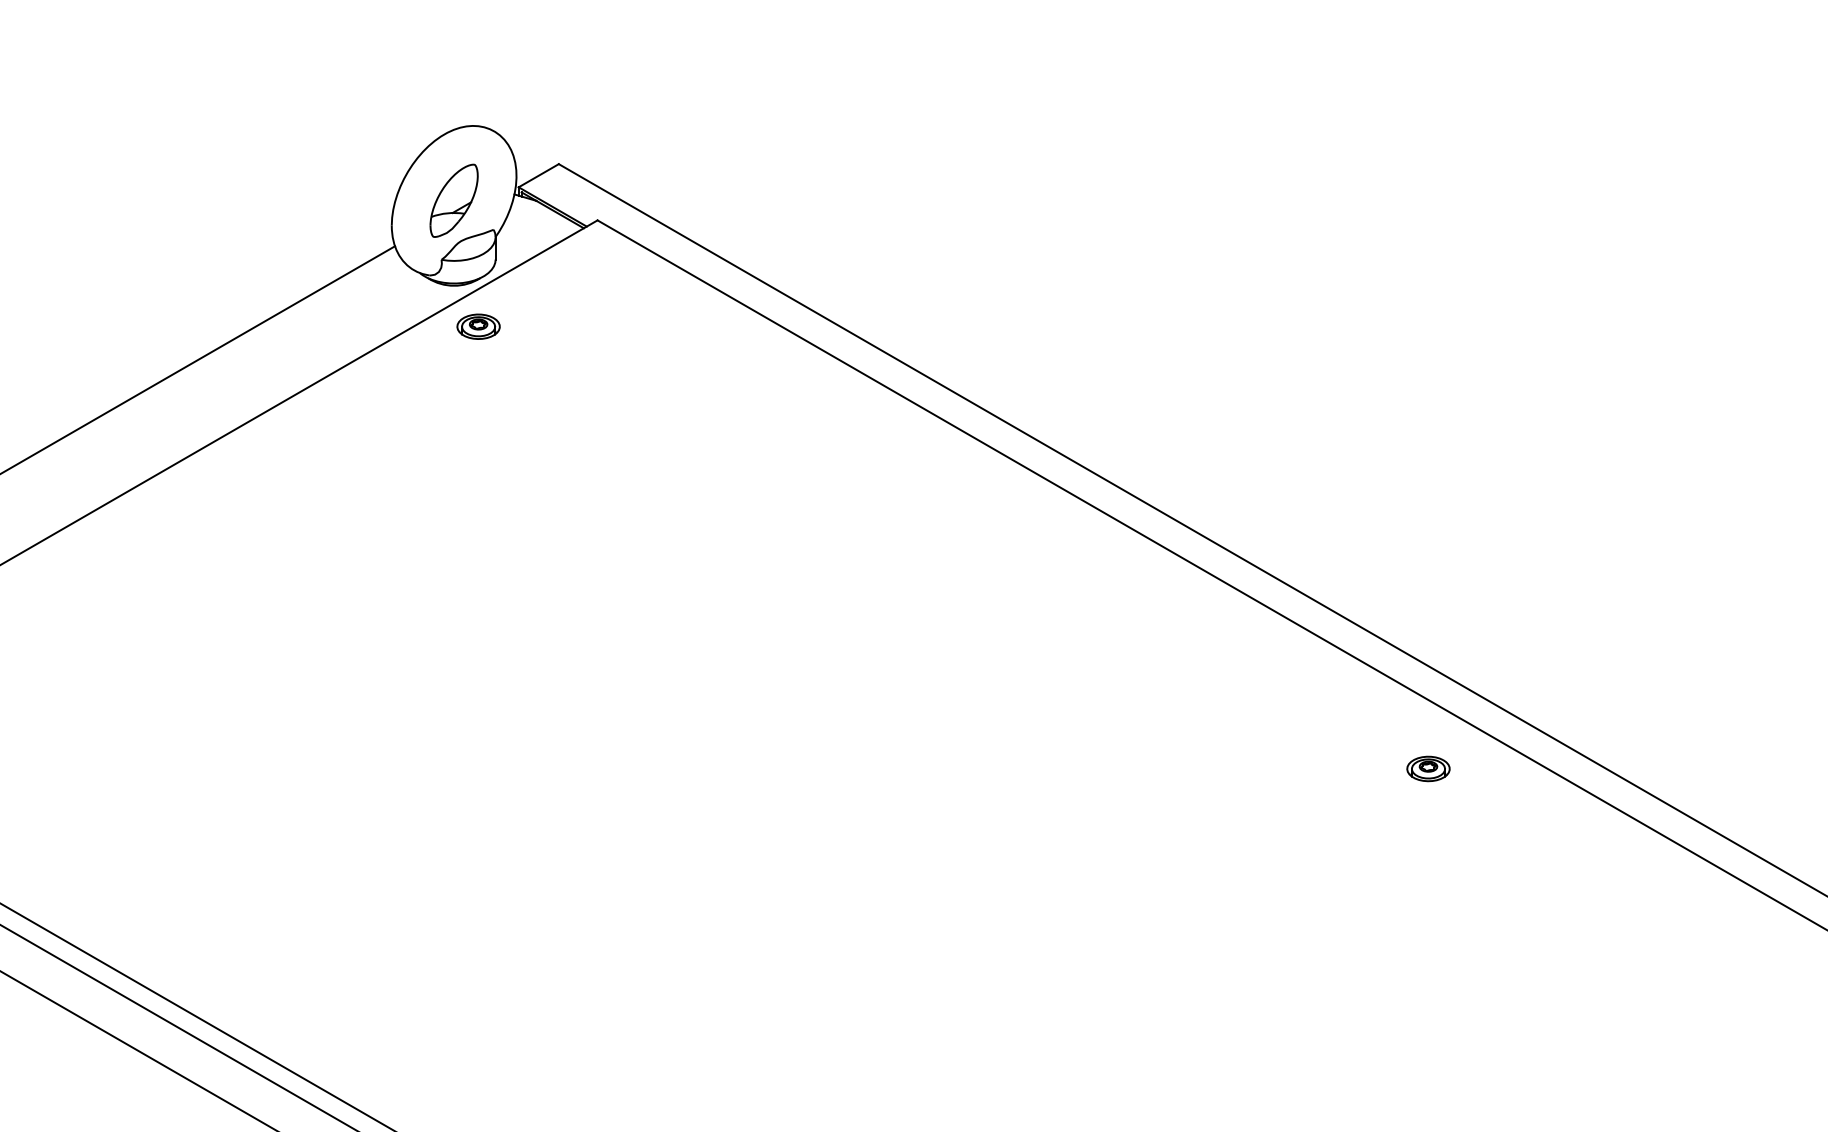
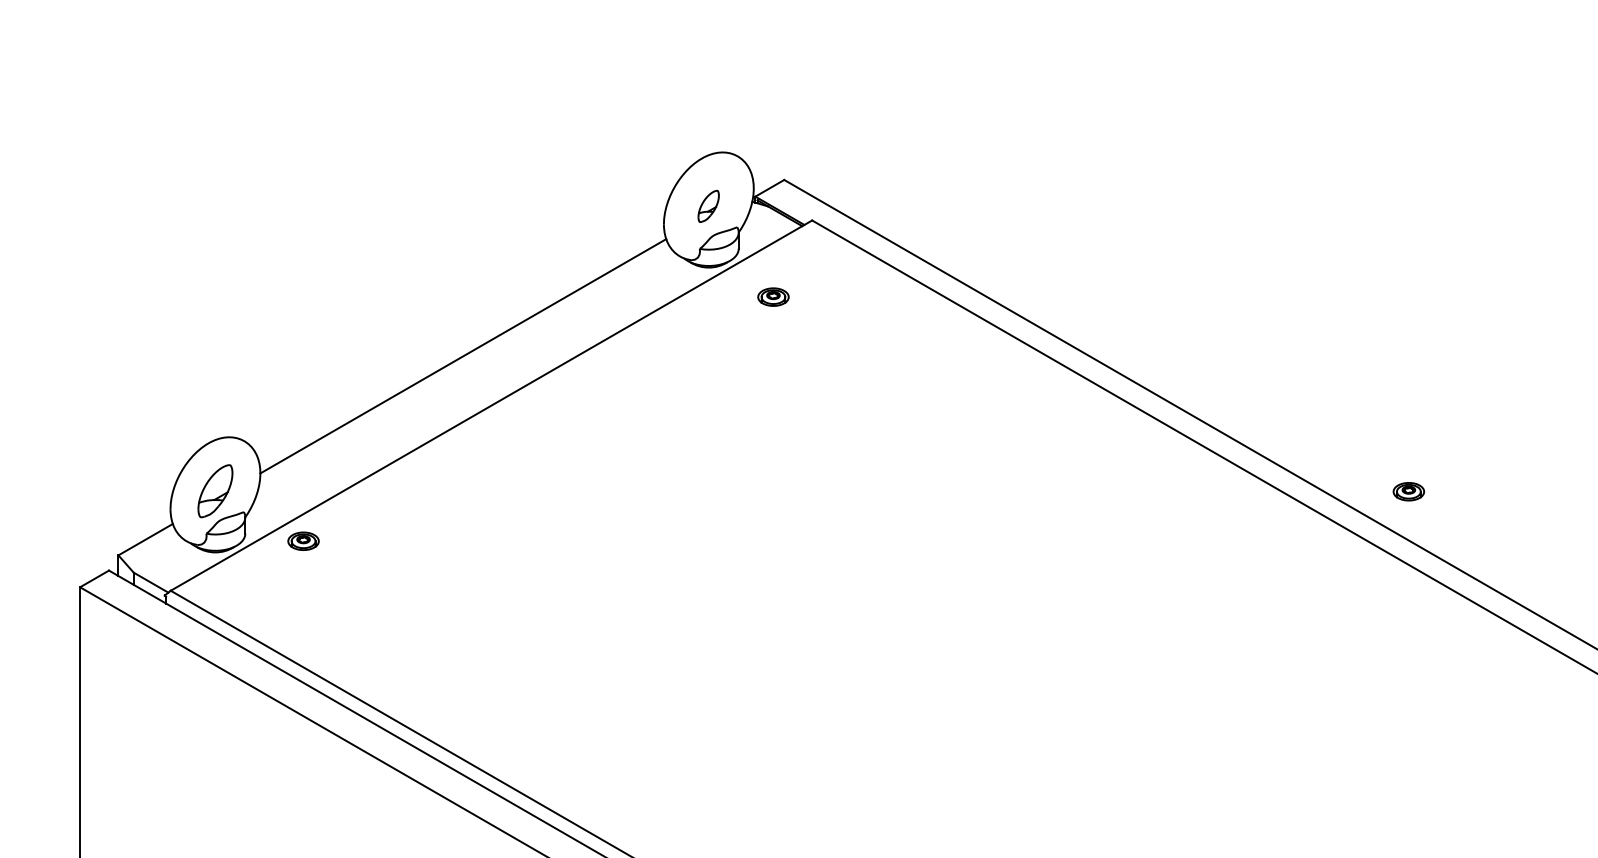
part: (453, 200) -> (708, 206), size x0.6
part: (478, 325) -> (773, 296), moved
part: (1427, 768) -> (1408, 491), moved

